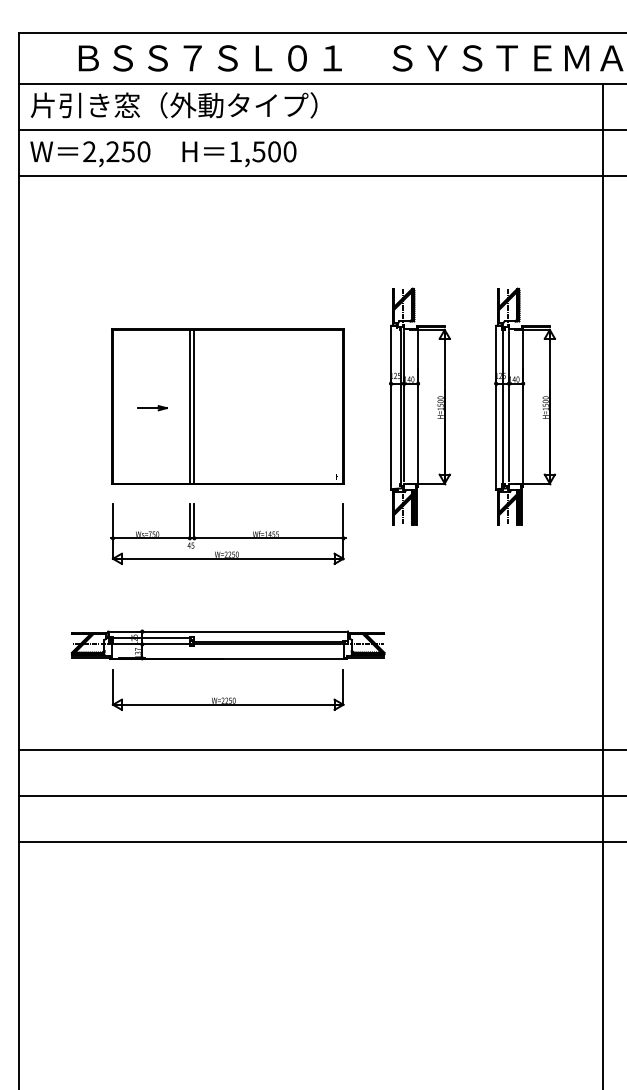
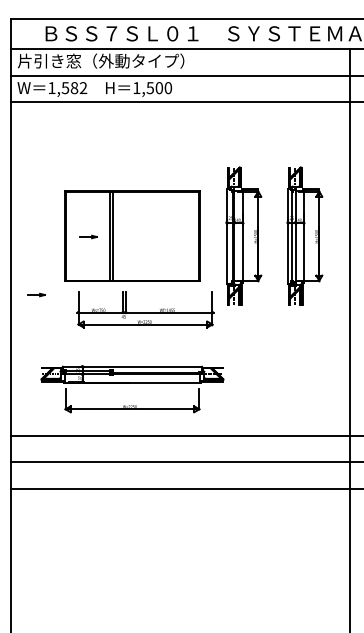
text: (116, 152) -> (67, 88), 2,250 -> 1,582
part: (63, 507) -> (36, 294), added
part: (228, 532) -> (145, 309), moved

